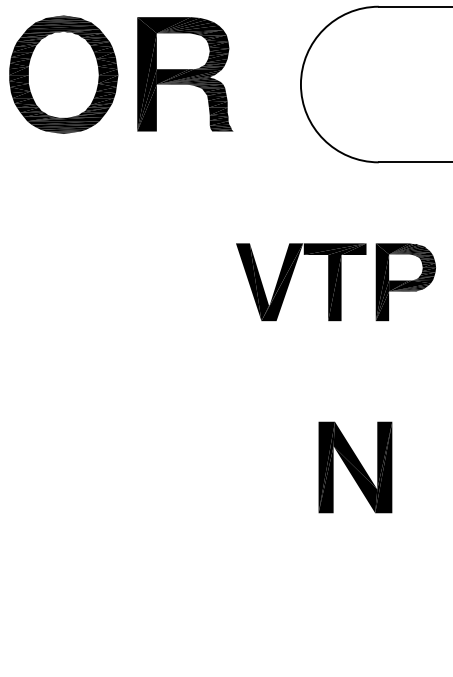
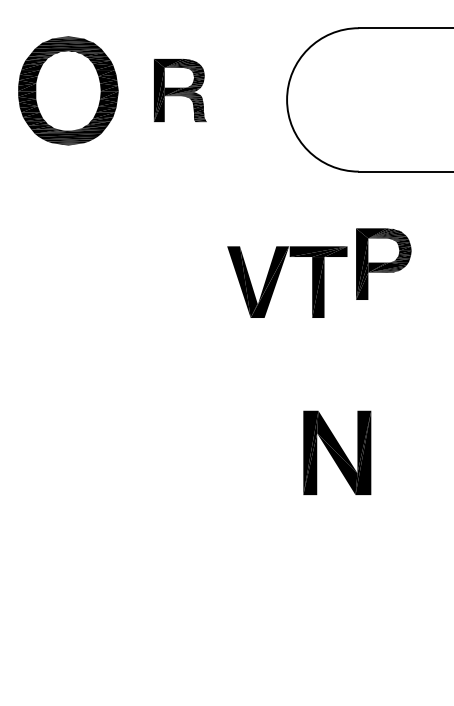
part: (185, 74) -> (180, 90), size x0.6
part: (405, 281) -> (383, 263), moved

